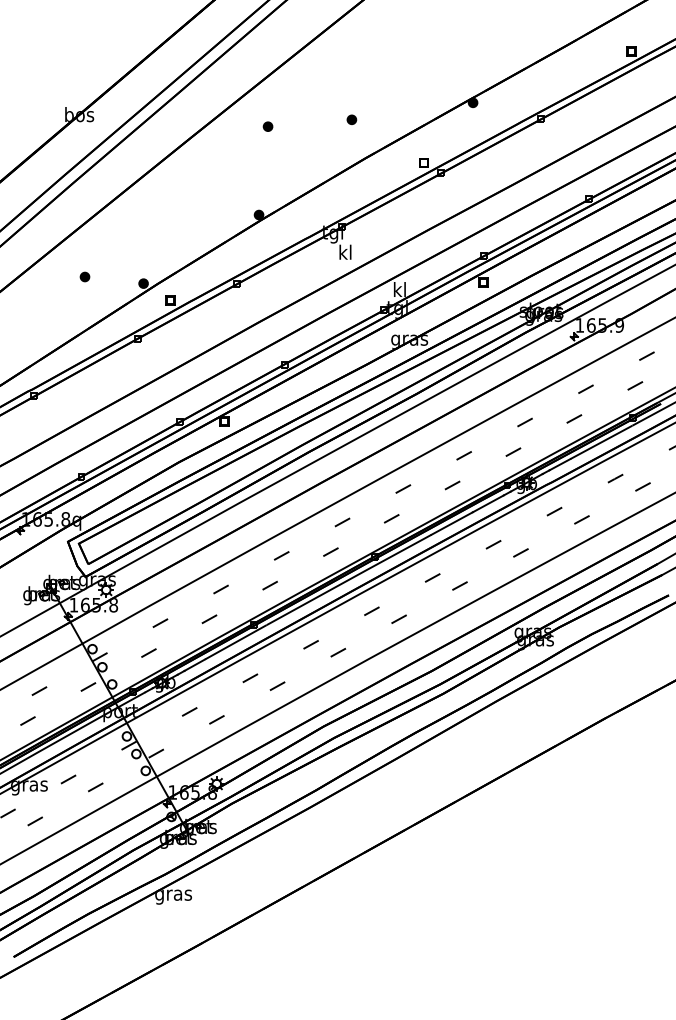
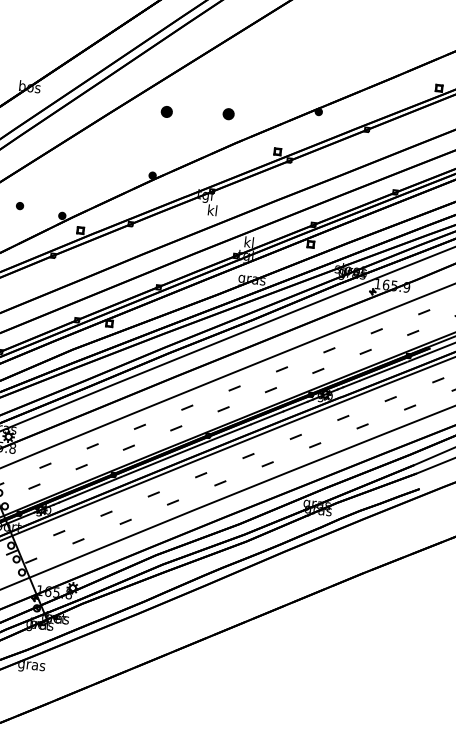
part: (351, 119) -> (228, 113), size x1.6
part: (267, 126) -> (166, 111), size x1.6

